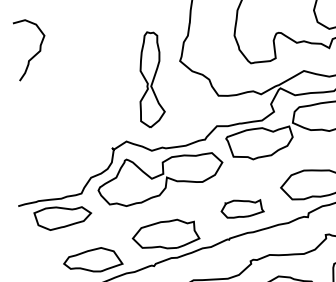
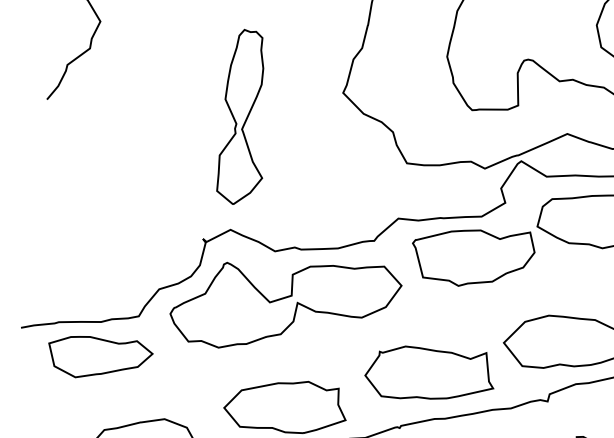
part: (152, 79) -> (245, 116), moved
part: (242, 208) -> (429, 373), size x1.67

